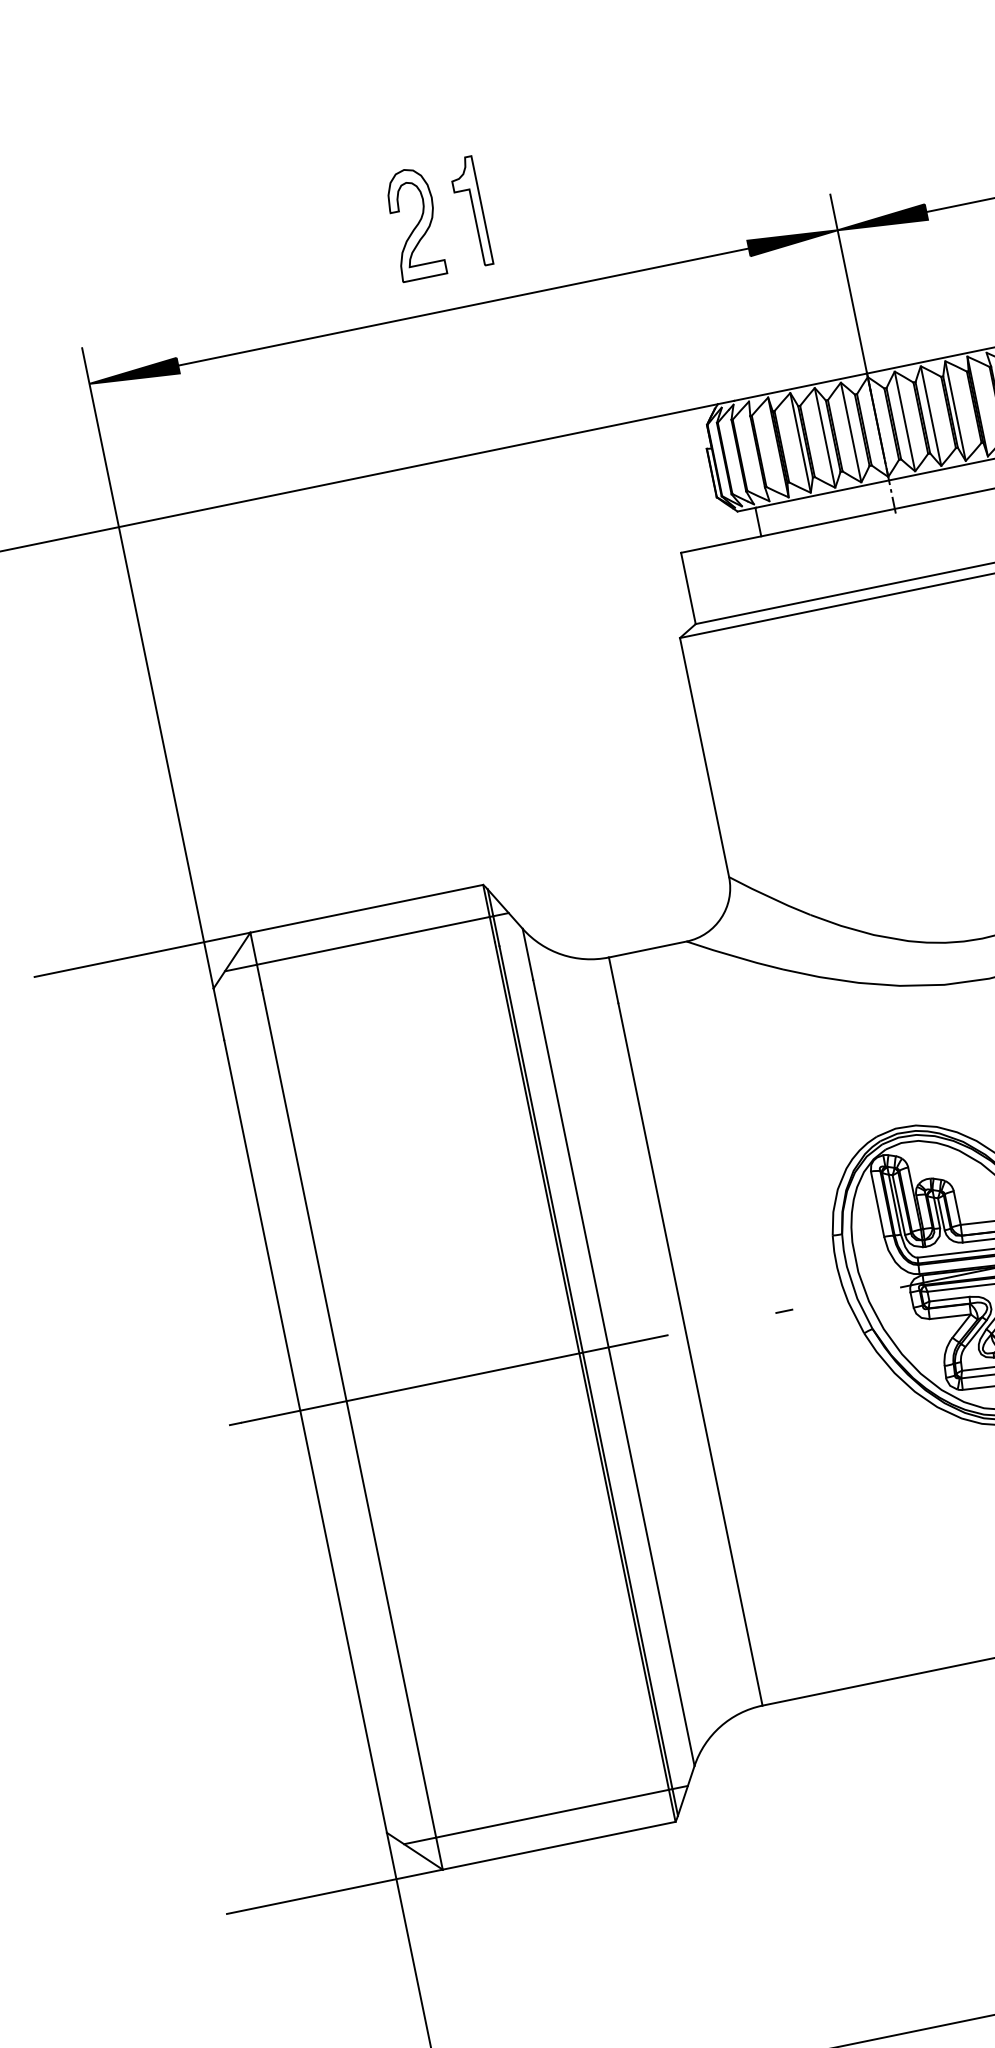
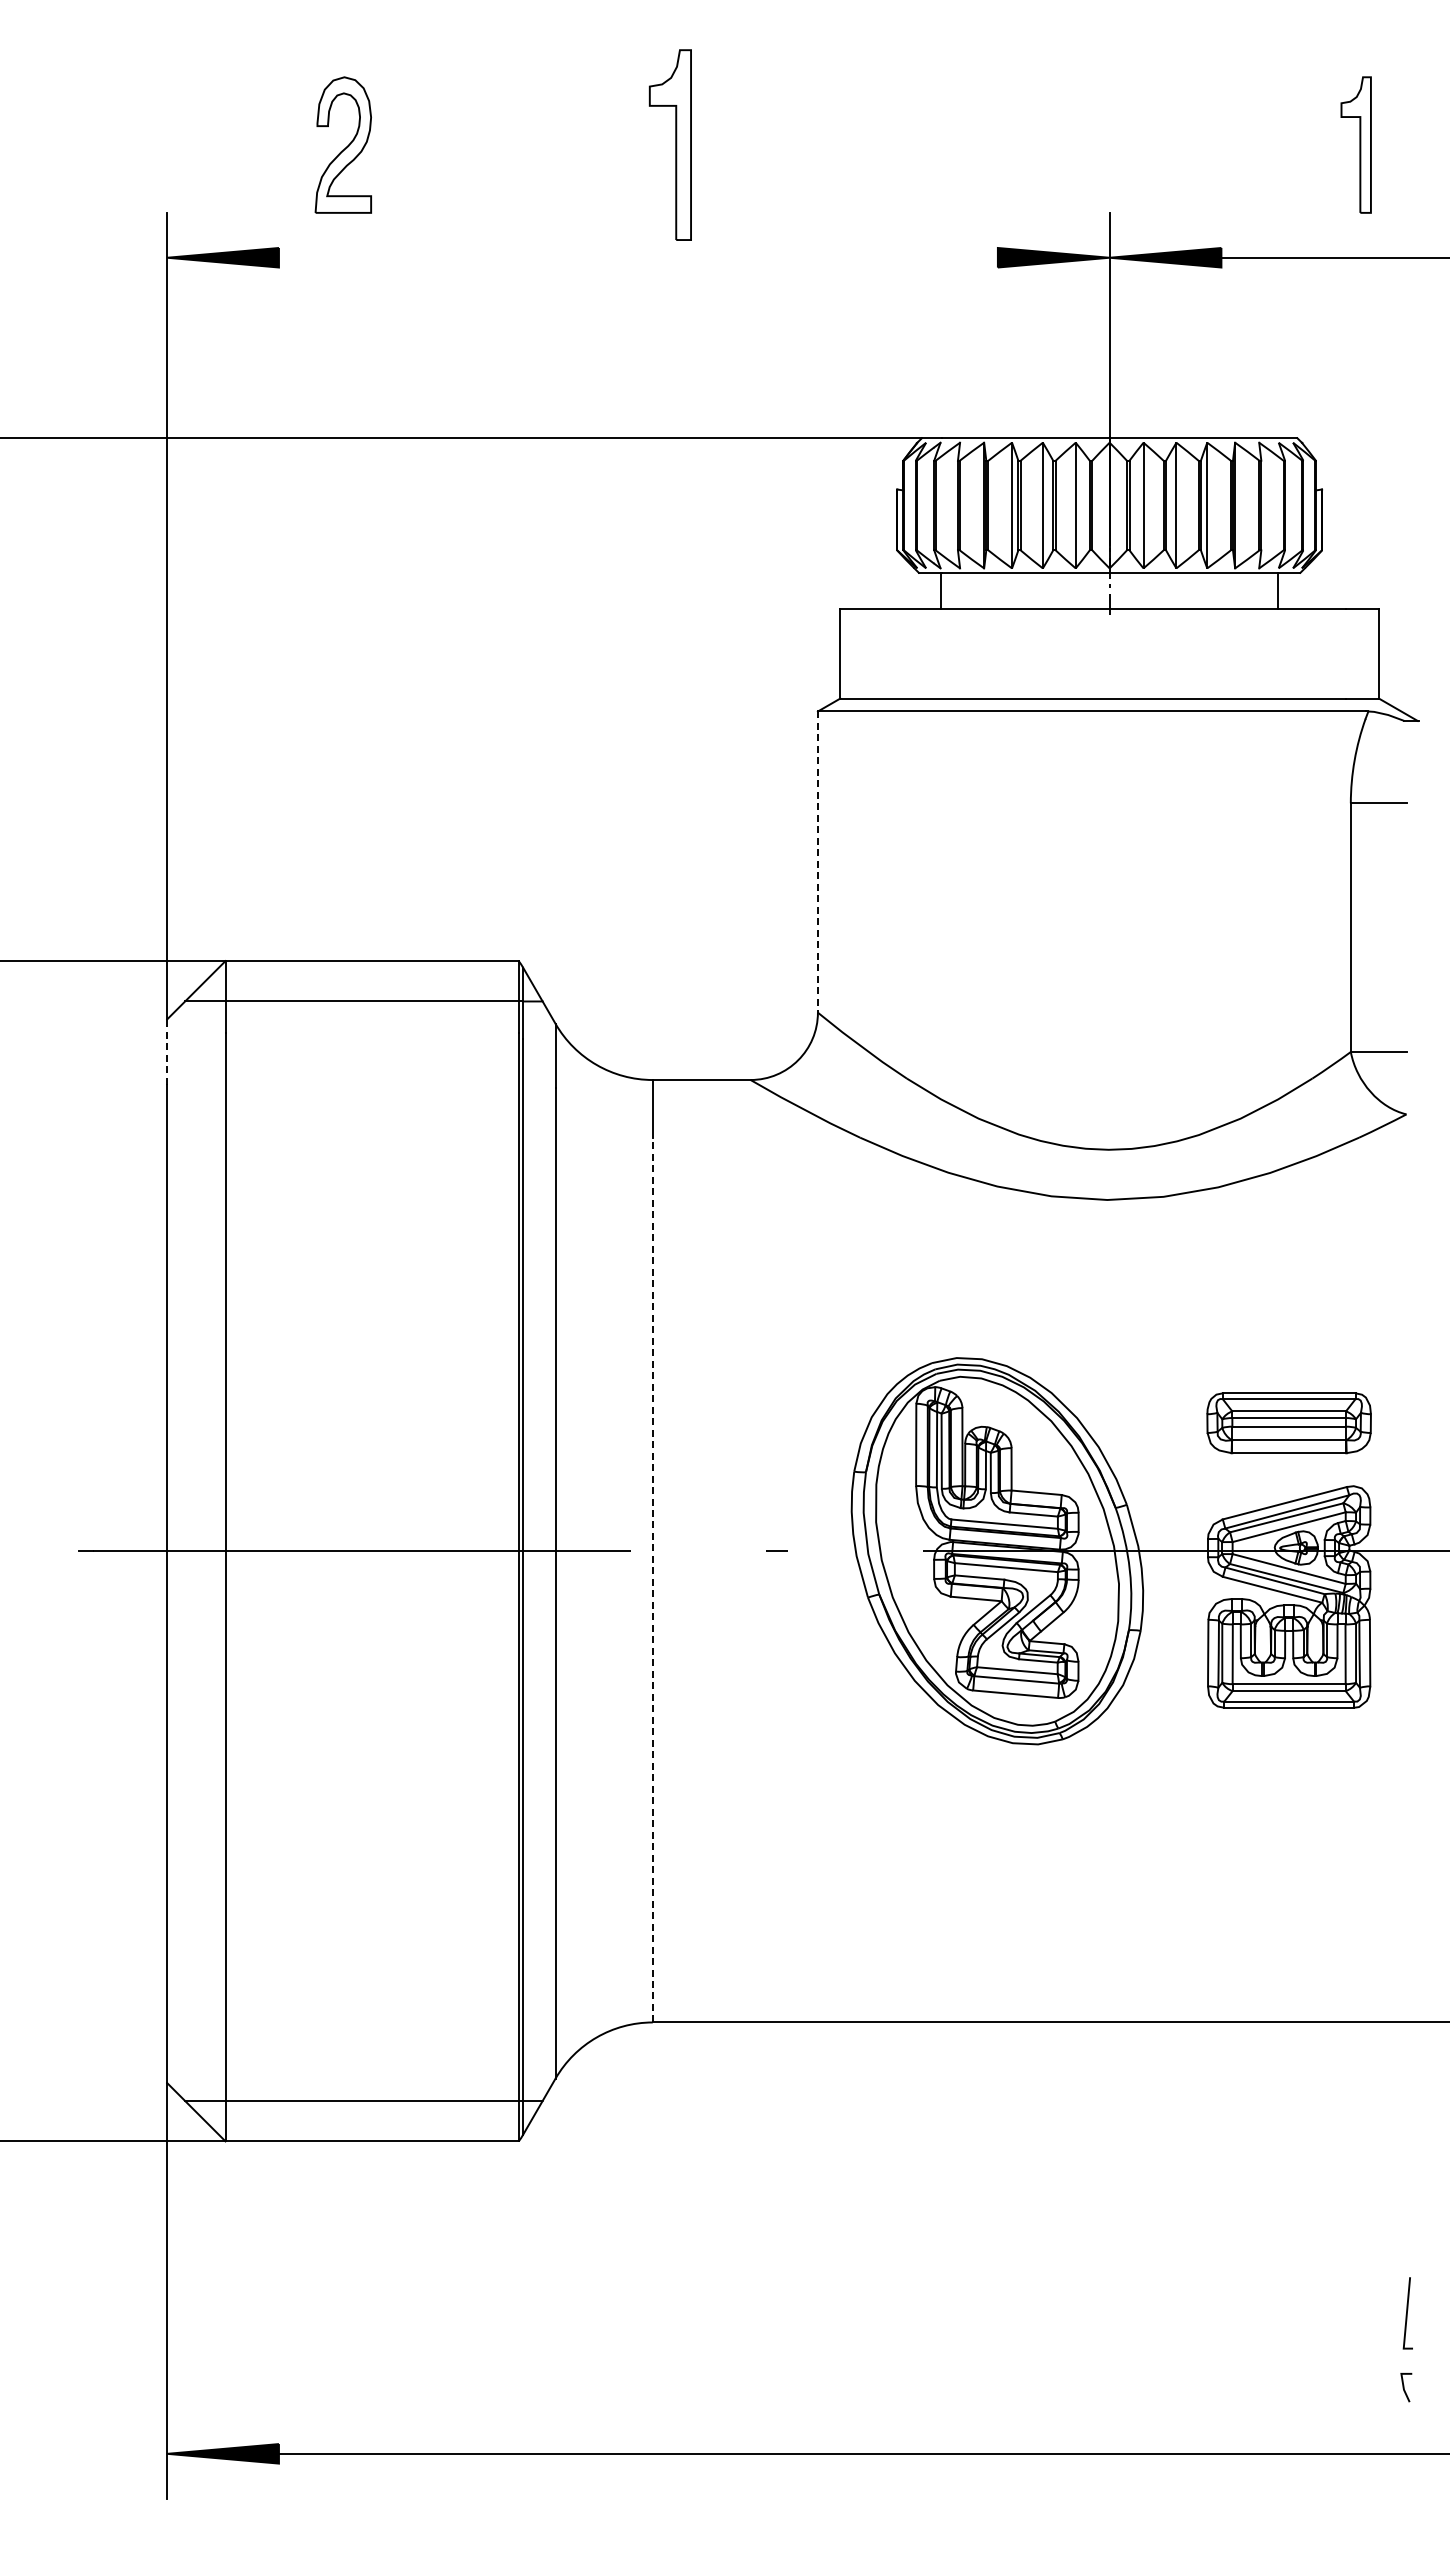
part: (470, 211) -> (670, 144), size x1.4
part: (413, 223) -> (342, 144), moved
line: (462, 307) -> (637, 257), removed
line: (704, 757) -> (817, 862), solid -> dashed
line: (219, 1013) -> (167, 1051), solid -> dashed
line: (690, 1354) -> (652, 1579), solid -> dashed

